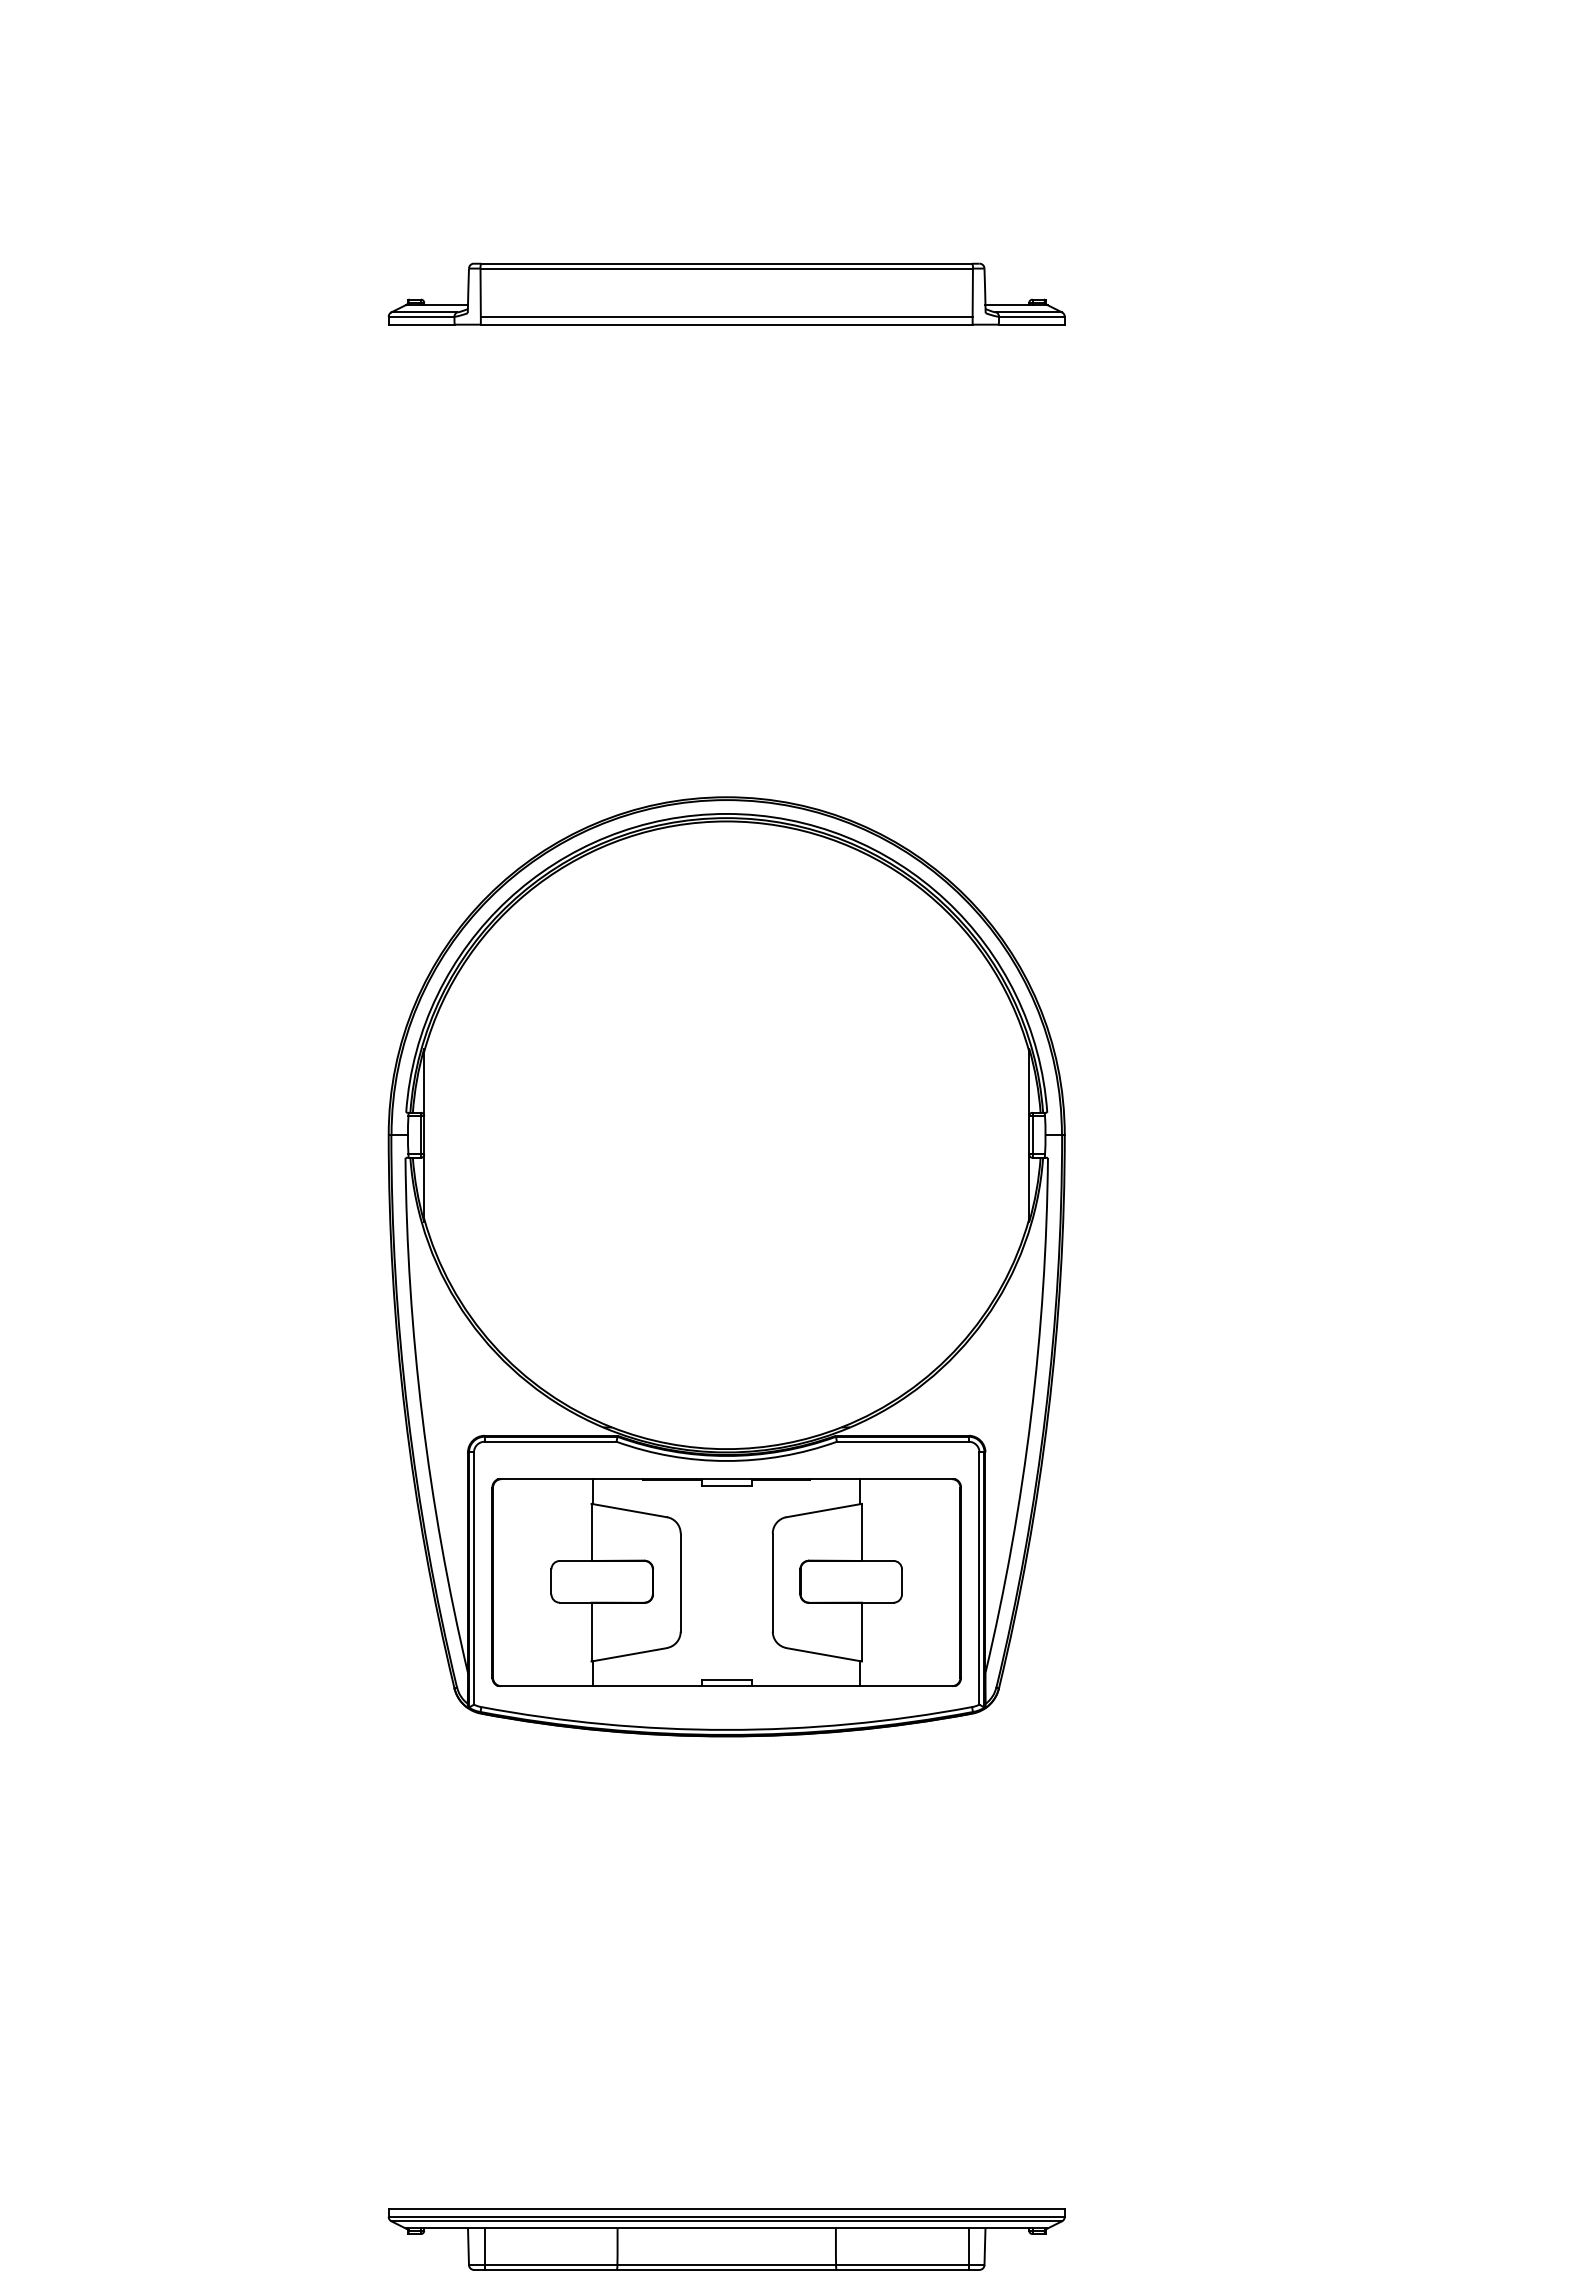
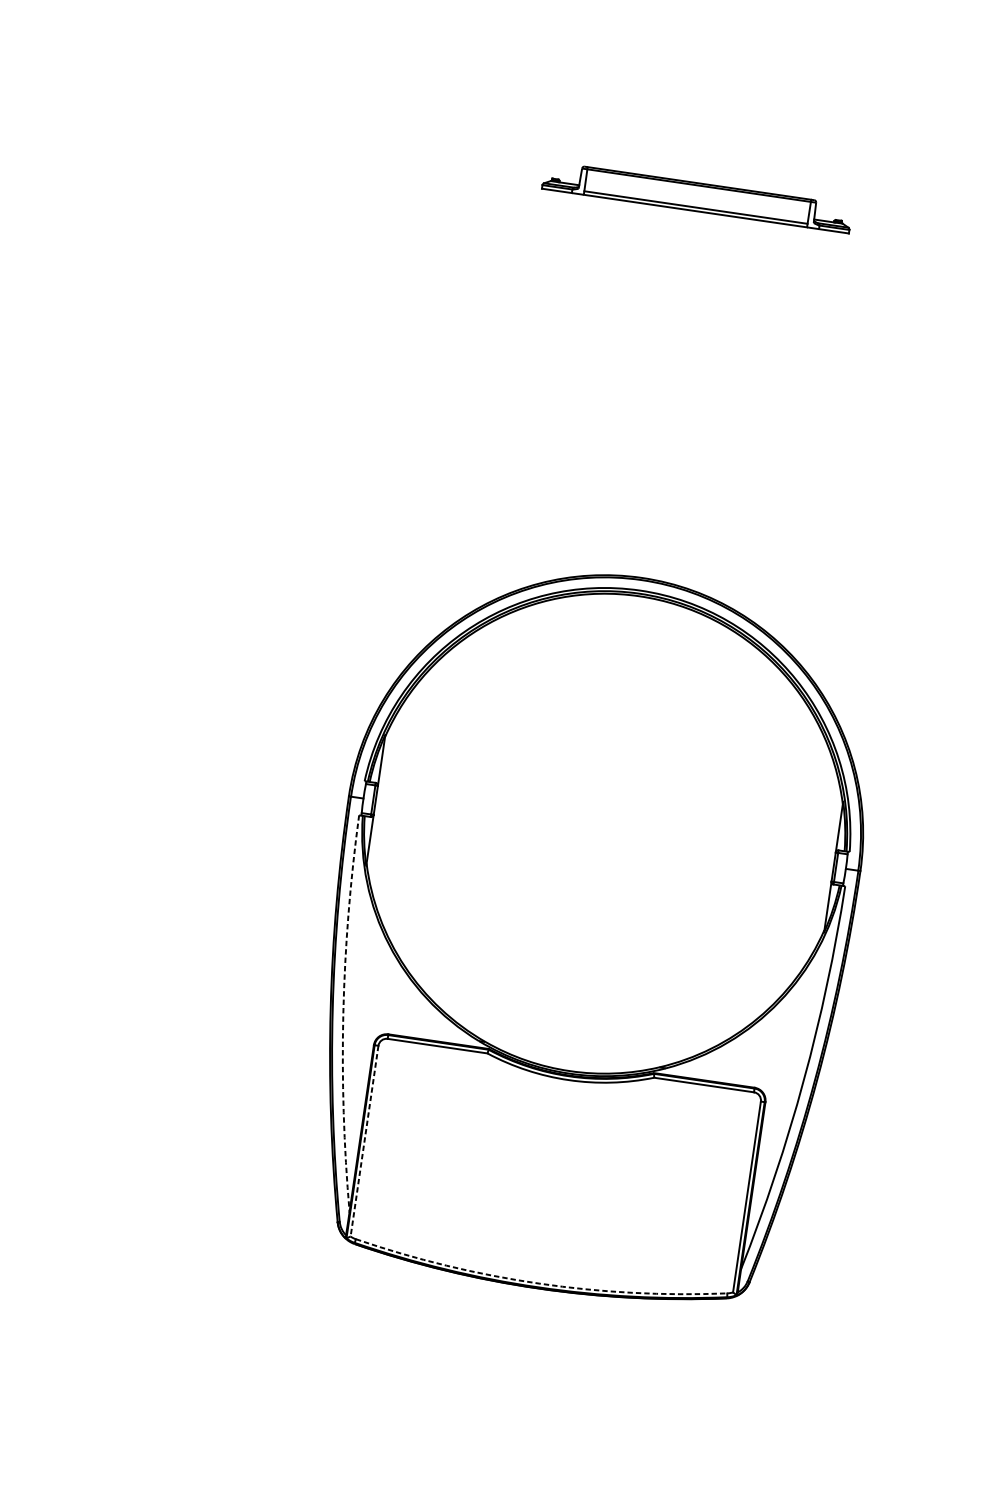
part: (726, 293) -> (697, 196), size x0.6
arc: (422, 1417) -> (343, 1013), solid -> dashed
line: (474, 1579) -> (364, 1141), solid -> dashed
part: (726, 1582) -> (555, 1172), removed
arc: (726, 1729) -> (538, 1283), solid -> dashed

